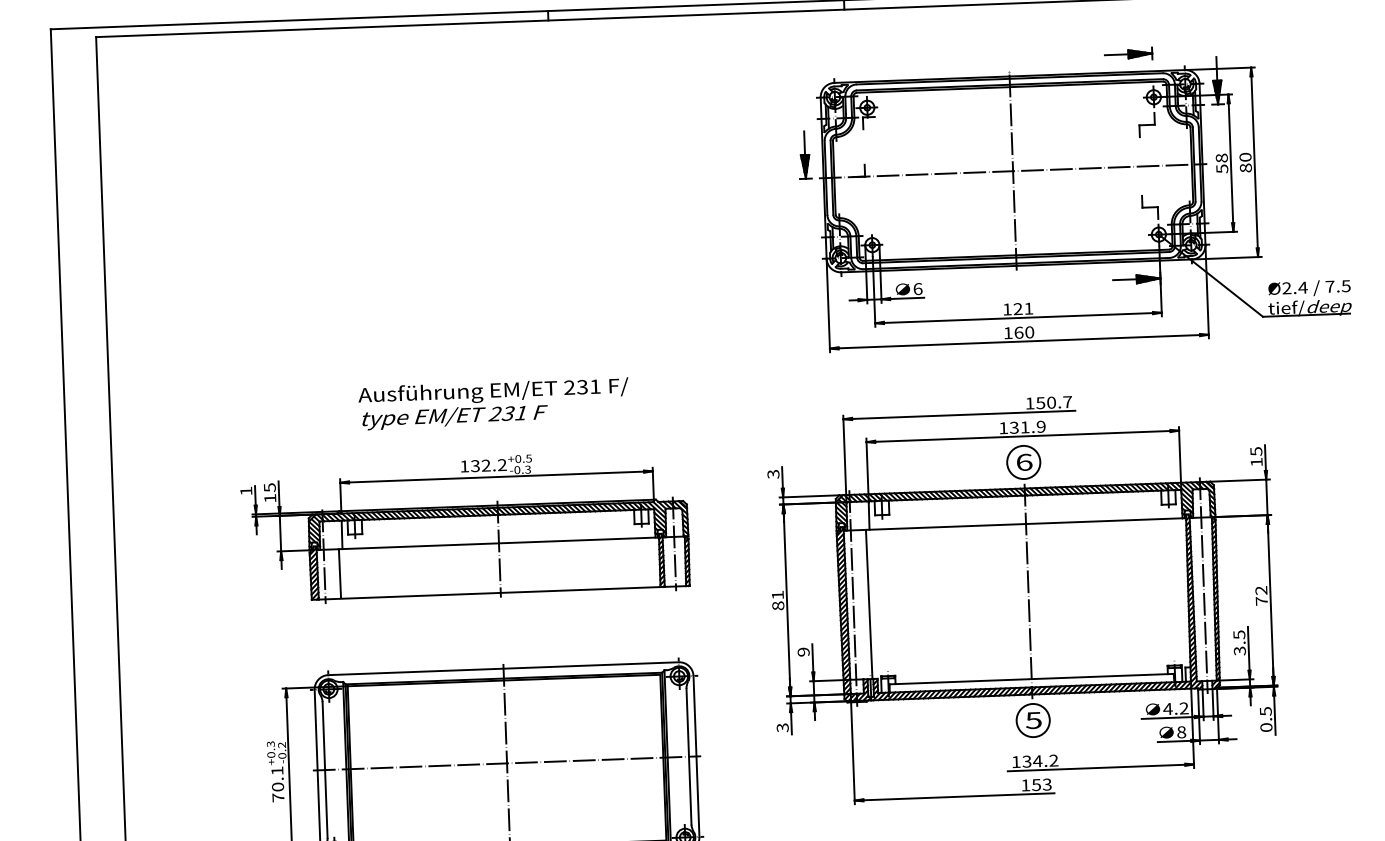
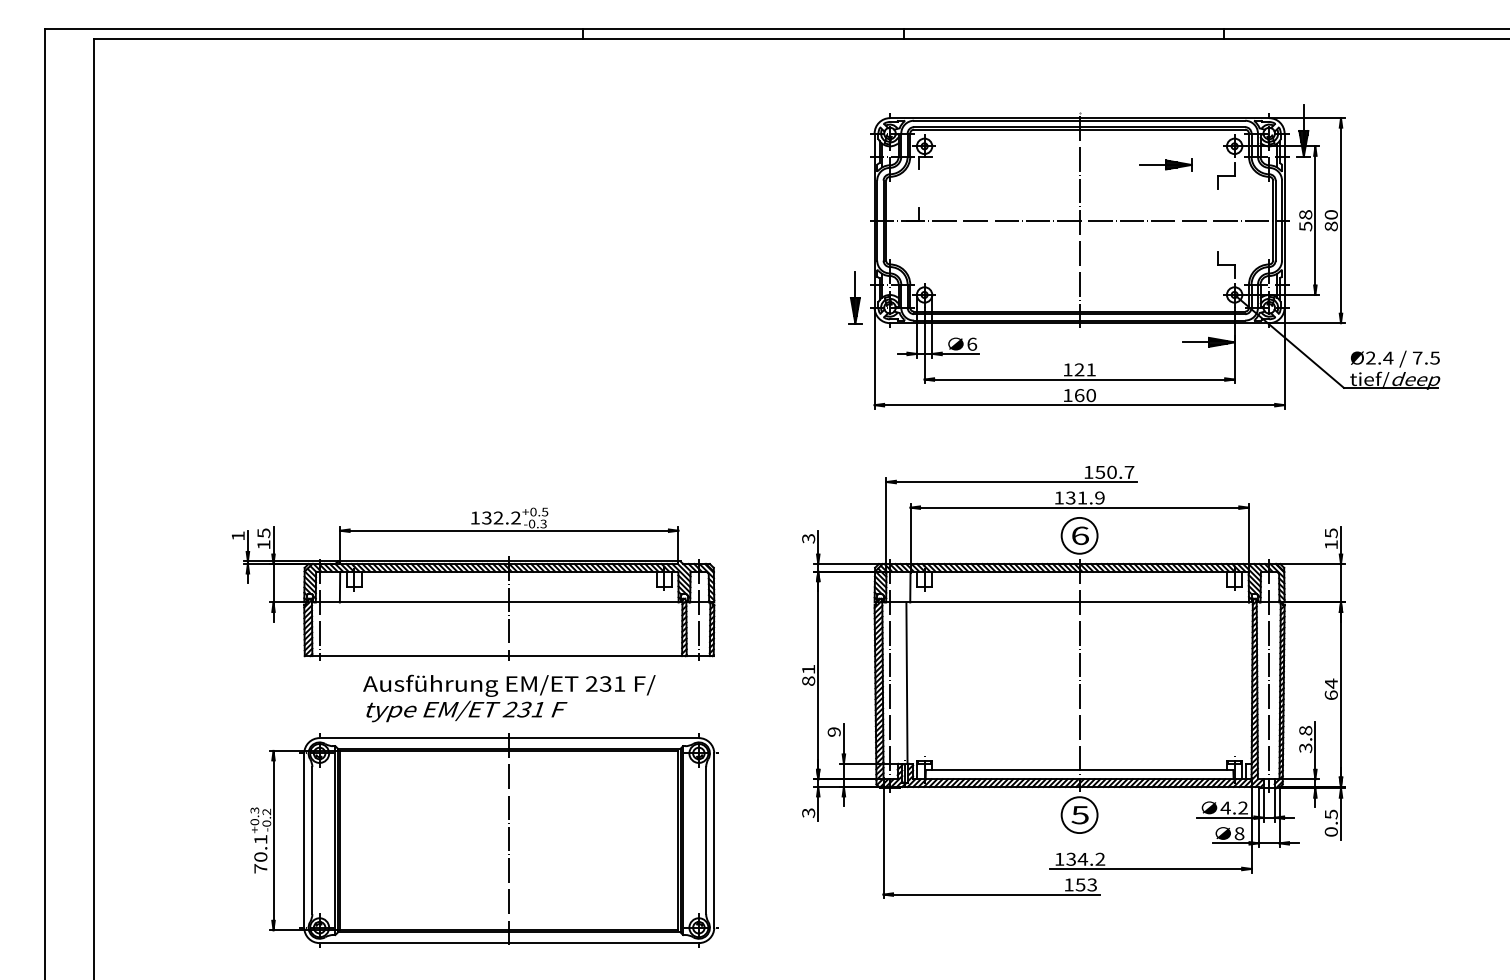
part: (1128, 53) -> (1165, 164), moved
part: (805, 154) -> (855, 297), moved
text: (494, 403) -> (509, 698), moved
line: (340, 573) -> (336, 628), removed
text: (1260, 595) -> (1330, 689), 72 -> 64
text: (1239, 634) -> (1305, 730), 3.5 -> 3.8
line: (507, 763) -> (509, 840), removed

